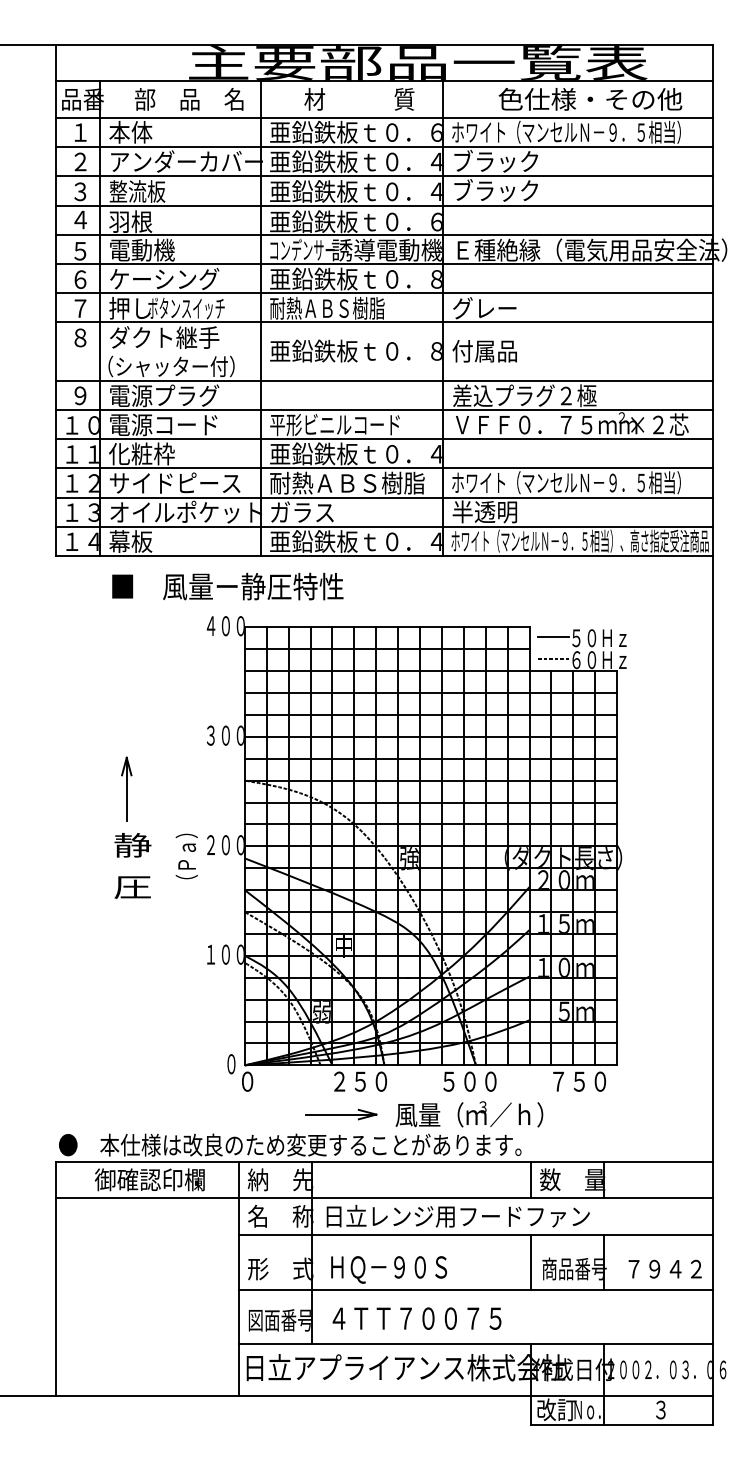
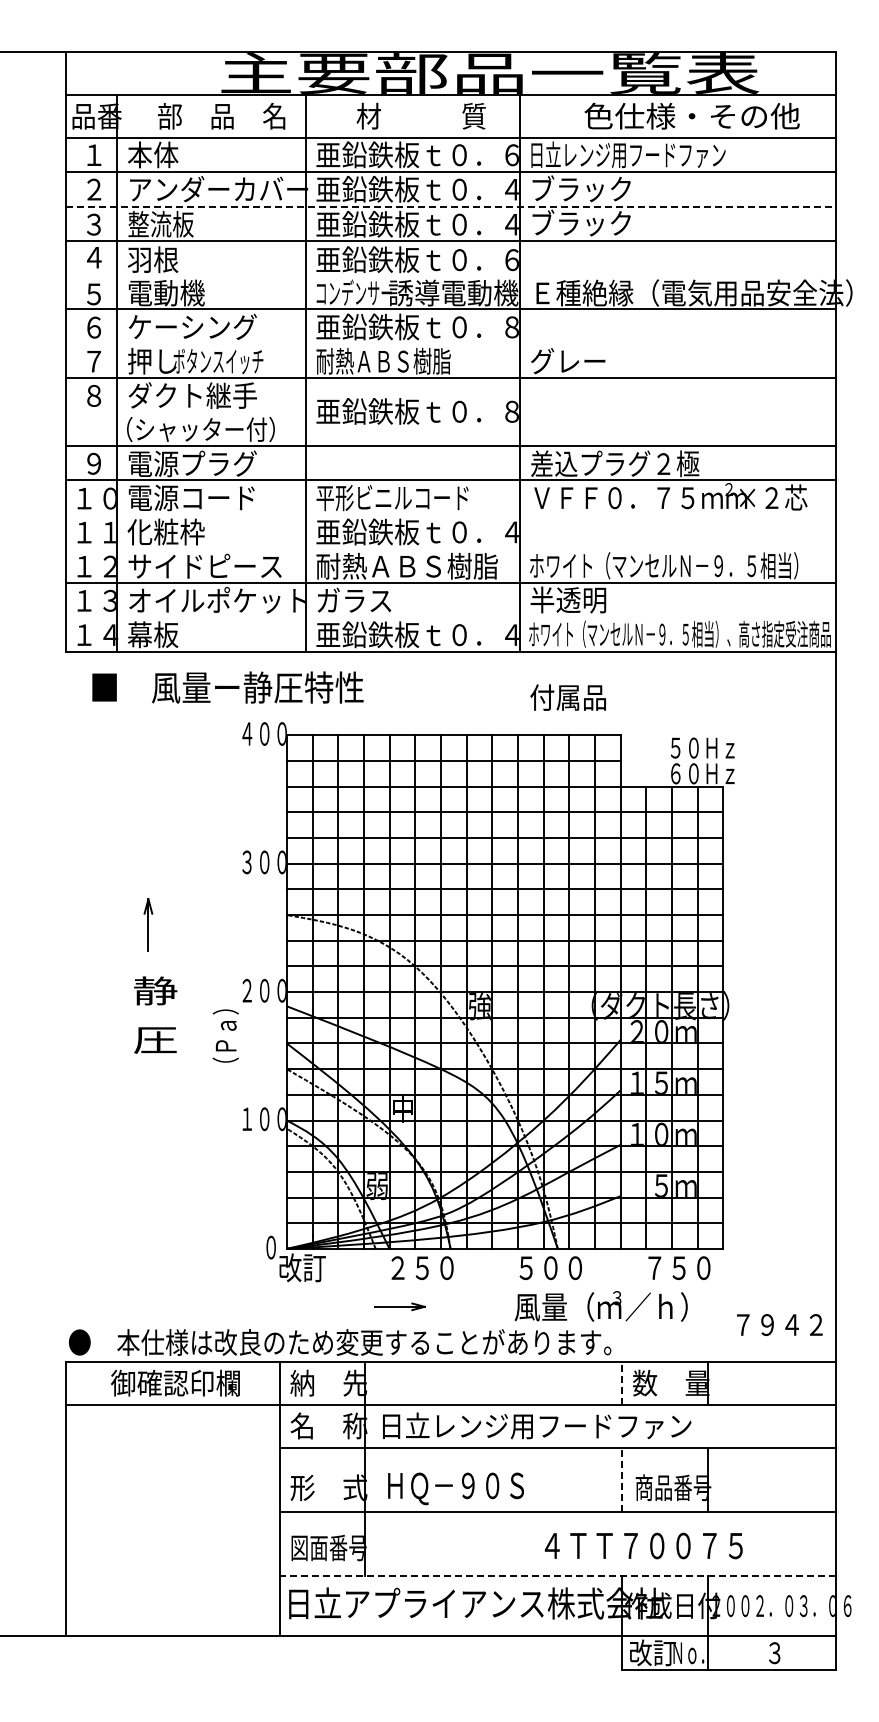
text: (566, 131) -> (664, 154), ホワイト（マンセルＮ－９．５相当） -> 日立レンジ用フードファン
line: (385, 176) -> (451, 206), solid -> dashed
line: (384, 234) -> (450, 274), removed
line: (384, 293) -> (450, 343), removed
text: (484, 351) -> (567, 697), moved
line: (384, 439) -> (450, 514), removed
line: (384, 468) -> (450, 548), removed
line: (384, 526) -> (450, 617), removed
text: (227, 586) -> (227, 687), moved
line: (553, 636) -> (648, 746), removed
line: (553, 659) -> (648, 772), removed
part: (126, 788) -> (148, 924), size x0.7
text: (186, 856) -> (225, 1035), moved
text: (258, 1081) -> (302, 1267), ０ -> 改訂
part: (340, 1114) -> (399, 1306), size x0.6
text: (468, 1114) -> (600, 1306), moved
line: (531, 1180) -> (622, 1383), solid -> dashed
line: (531, 1261) -> (622, 1479), solid -> dashed
text: (664, 1269) -> (779, 1325), moved
text: (416, 1318) -> (643, 1545), moved
line: (475, 1344) -> (557, 1576), solid -> dashed

